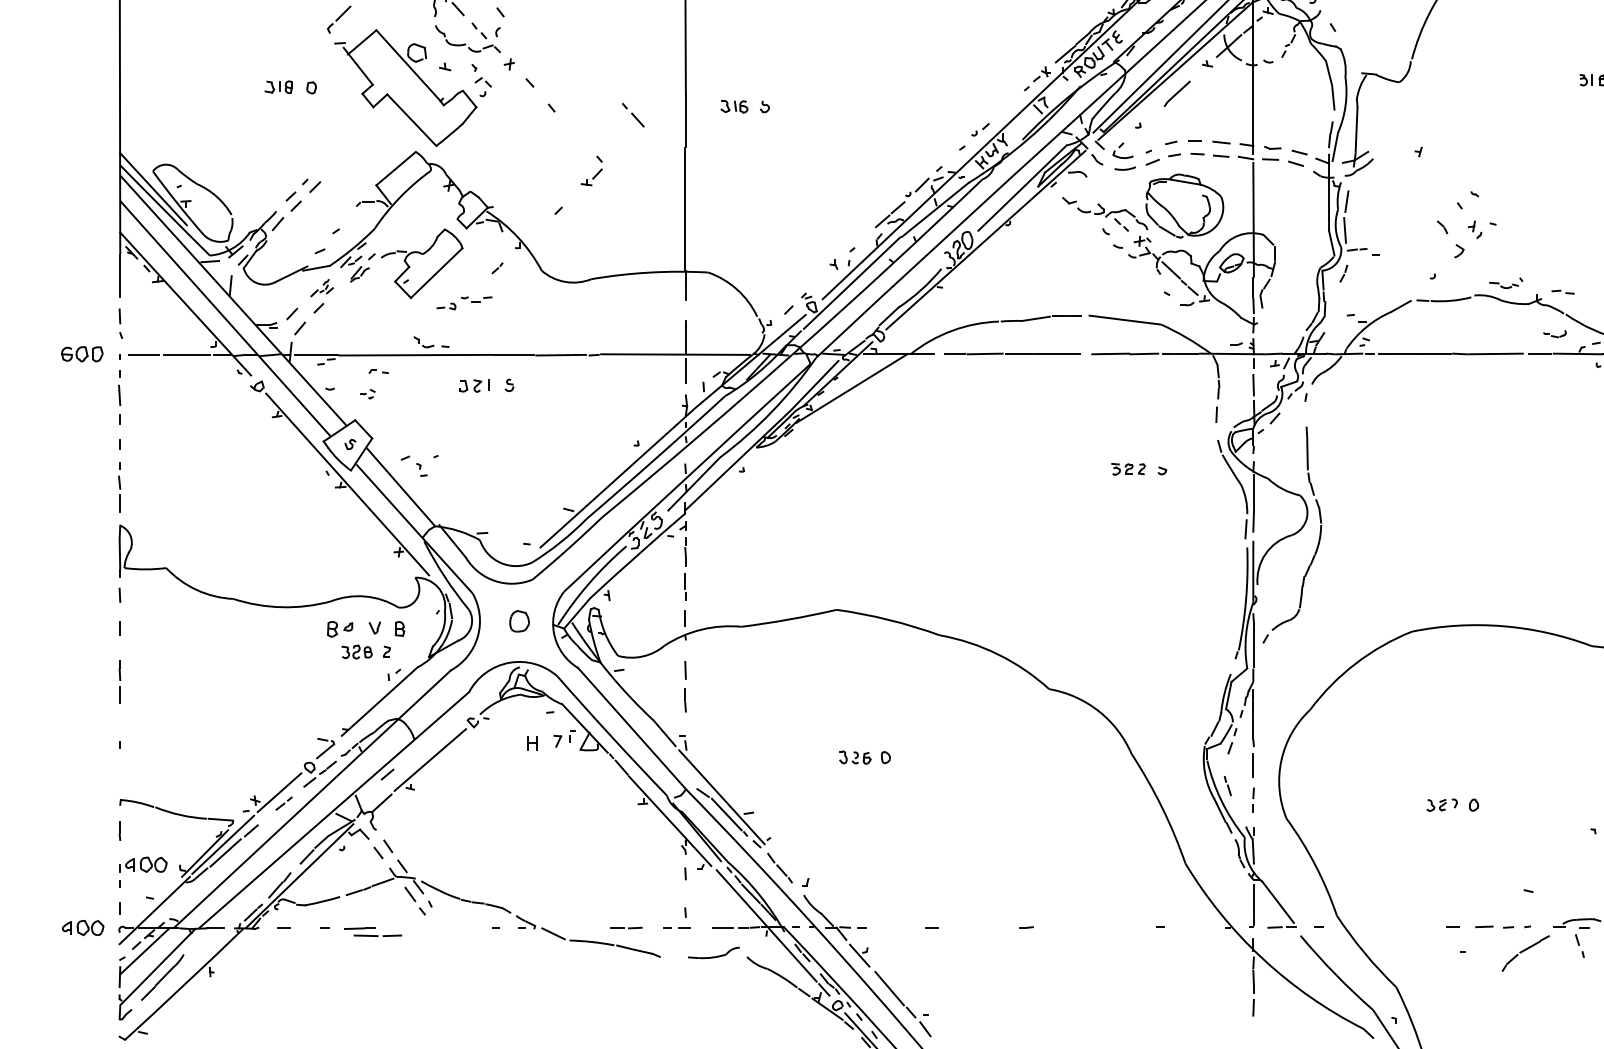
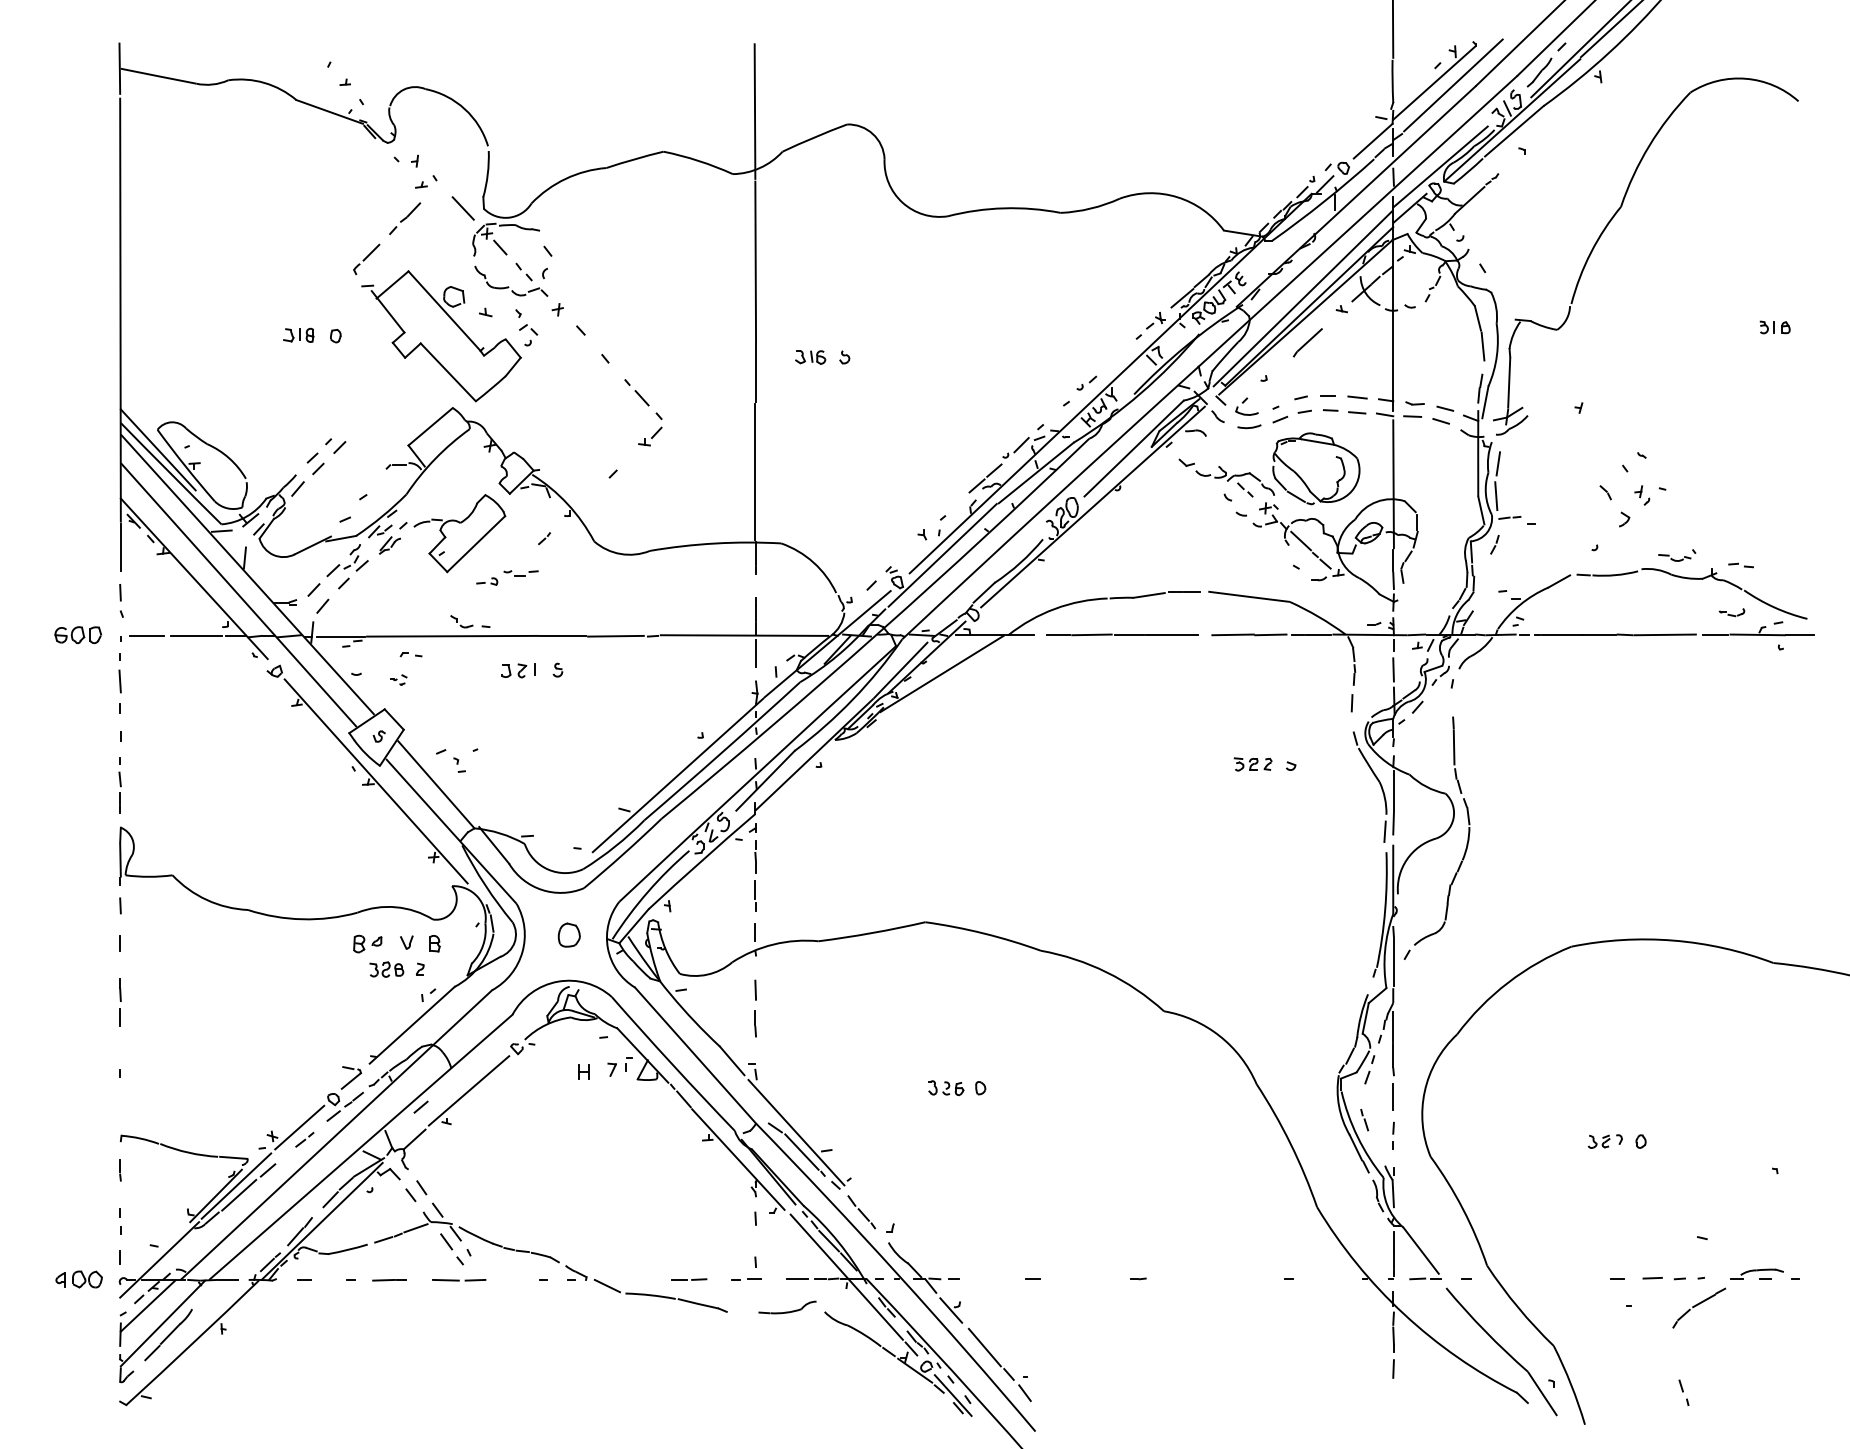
part: (632, 114) -> (636, 392), moved
part: (322, 287) -> (347, 560), size x1.67
part: (145, 864) -> (149, 1208), removed
line: (378, 936) -> (459, 1280), moved
part: (1579, 945) -> (1683, 1392), moved

